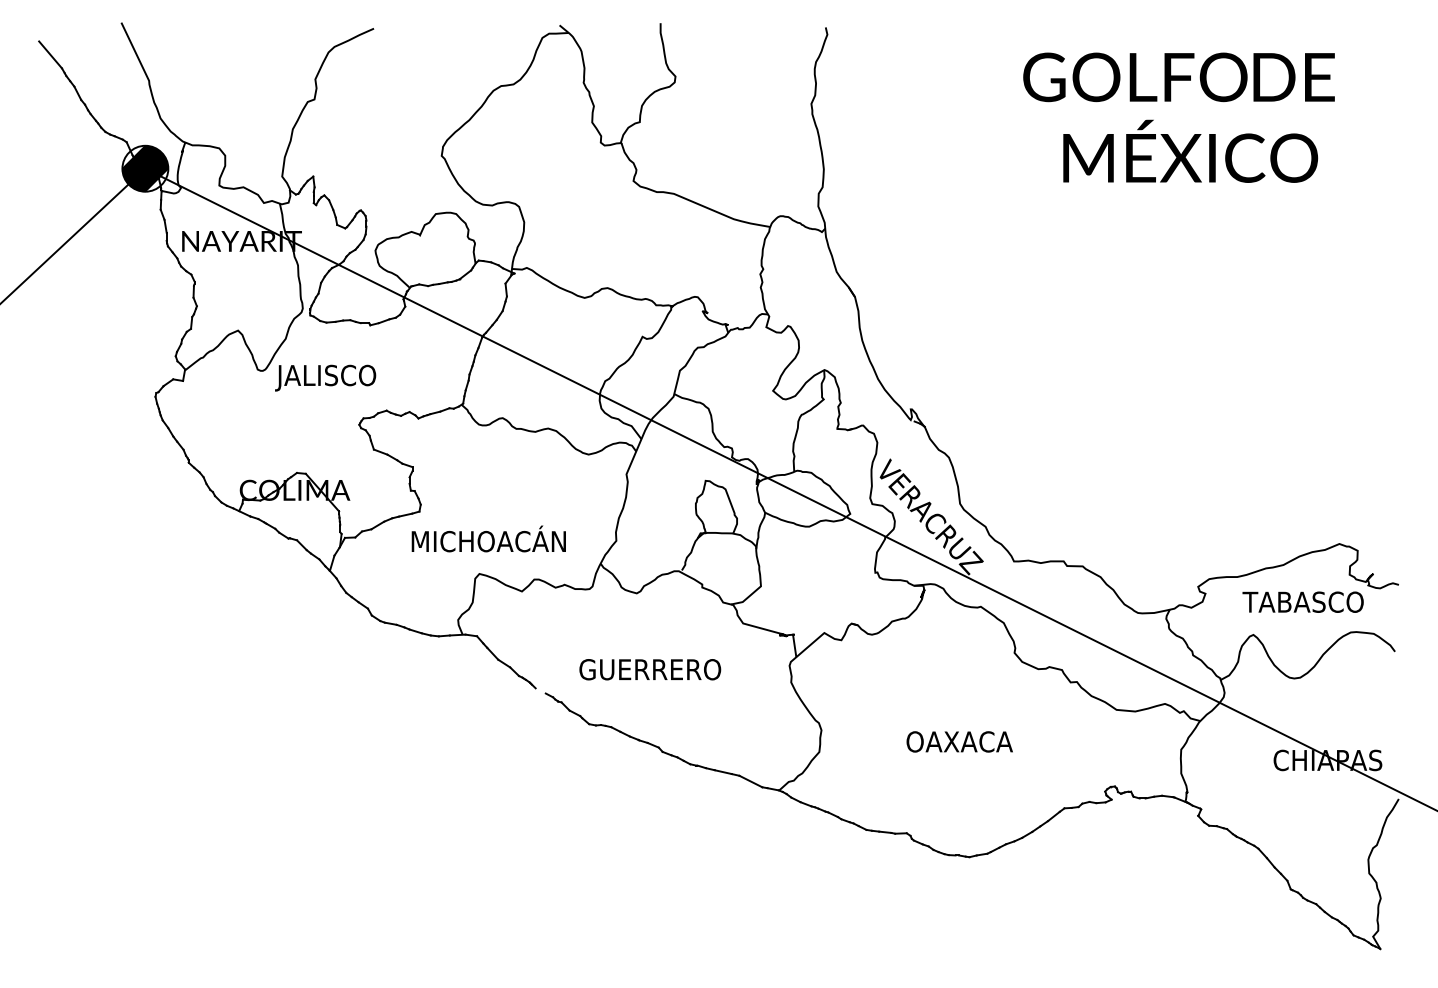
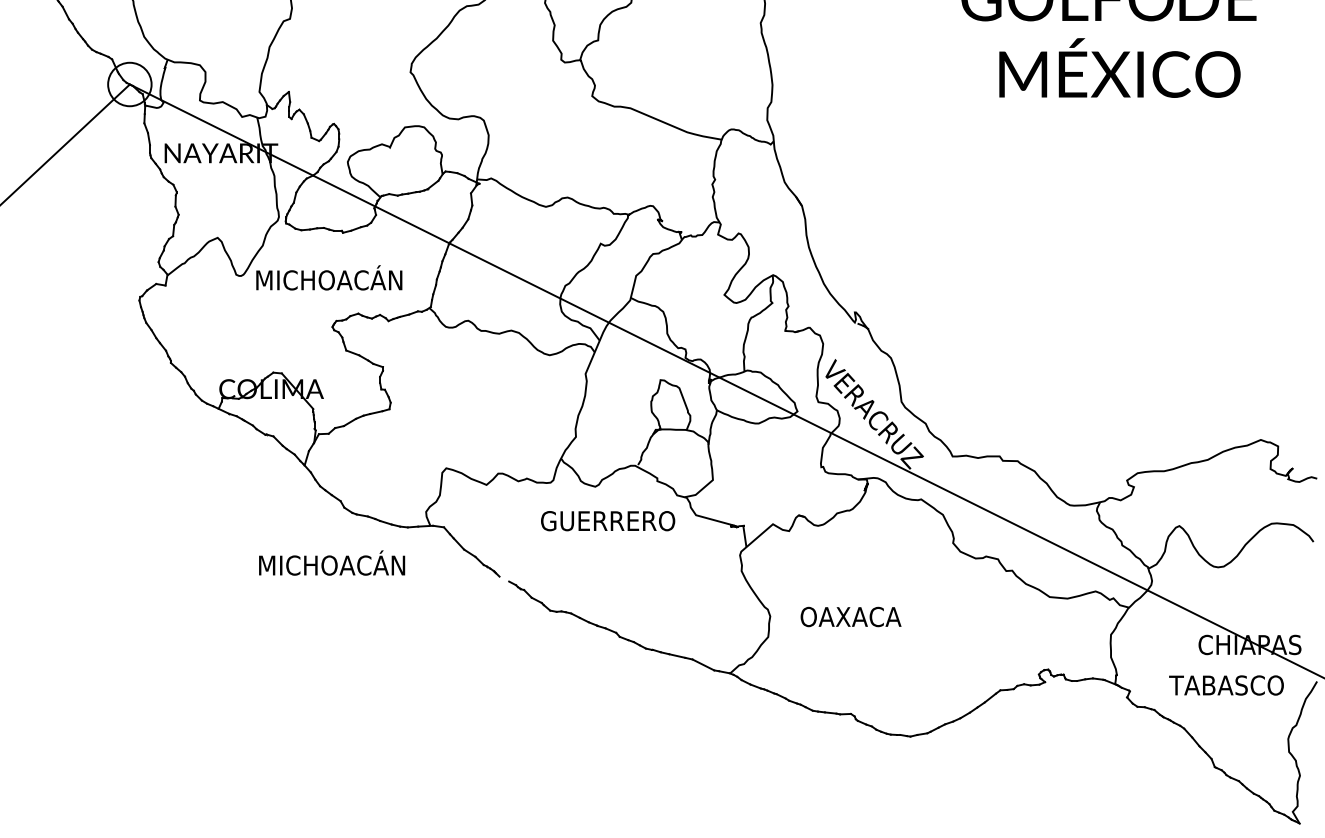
hatch: (145, 168) -> (129, 84), removed
text: (353, 375) -> (326, 280), JALISCO -> MICHOACÁN
text: (488, 538) -> (331, 562), moved
text: (1302, 601) -> (1225, 684), moved
text: (650, 669) -> (608, 520), moved
text: (959, 741) -> (850, 616), moved

